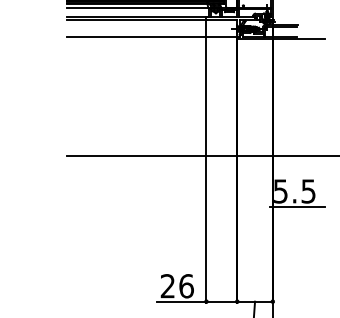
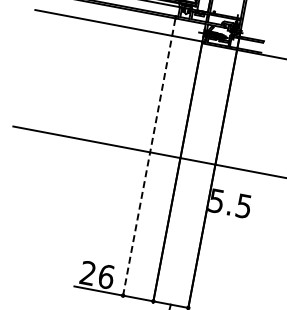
line: (206, 162) -> (149, 158), solid -> dashed
line: (296, 206) -> (229, 218), removed

